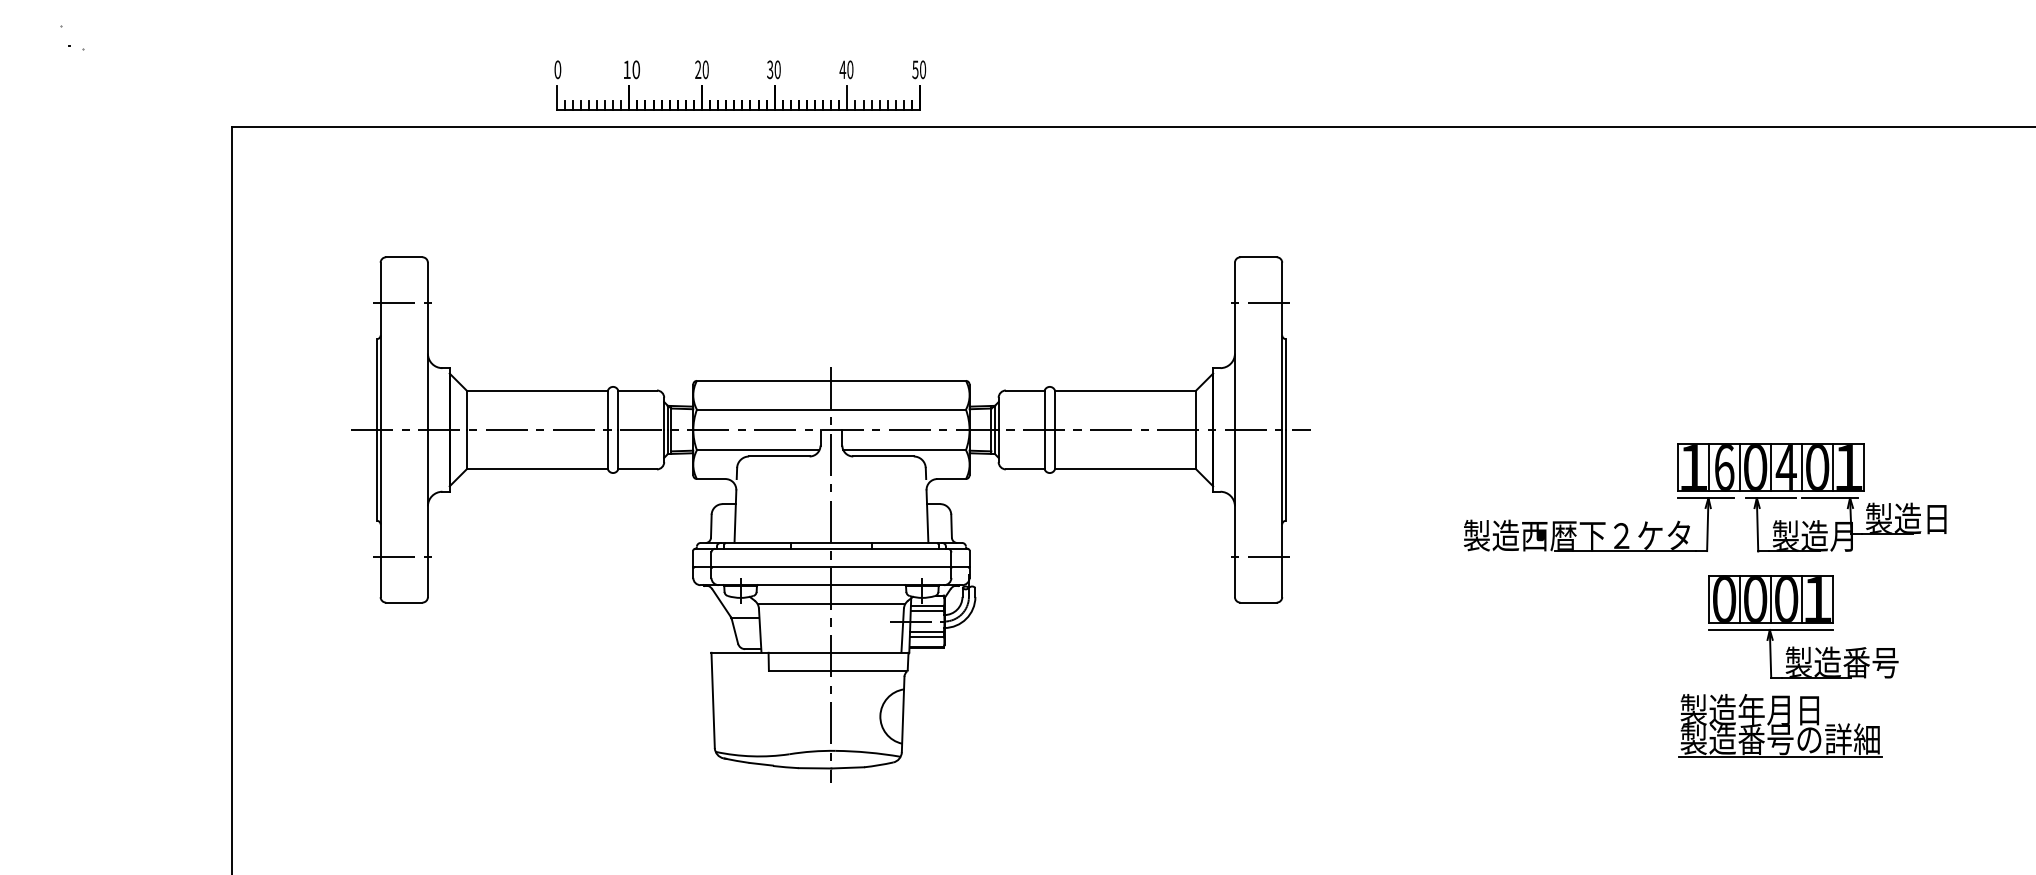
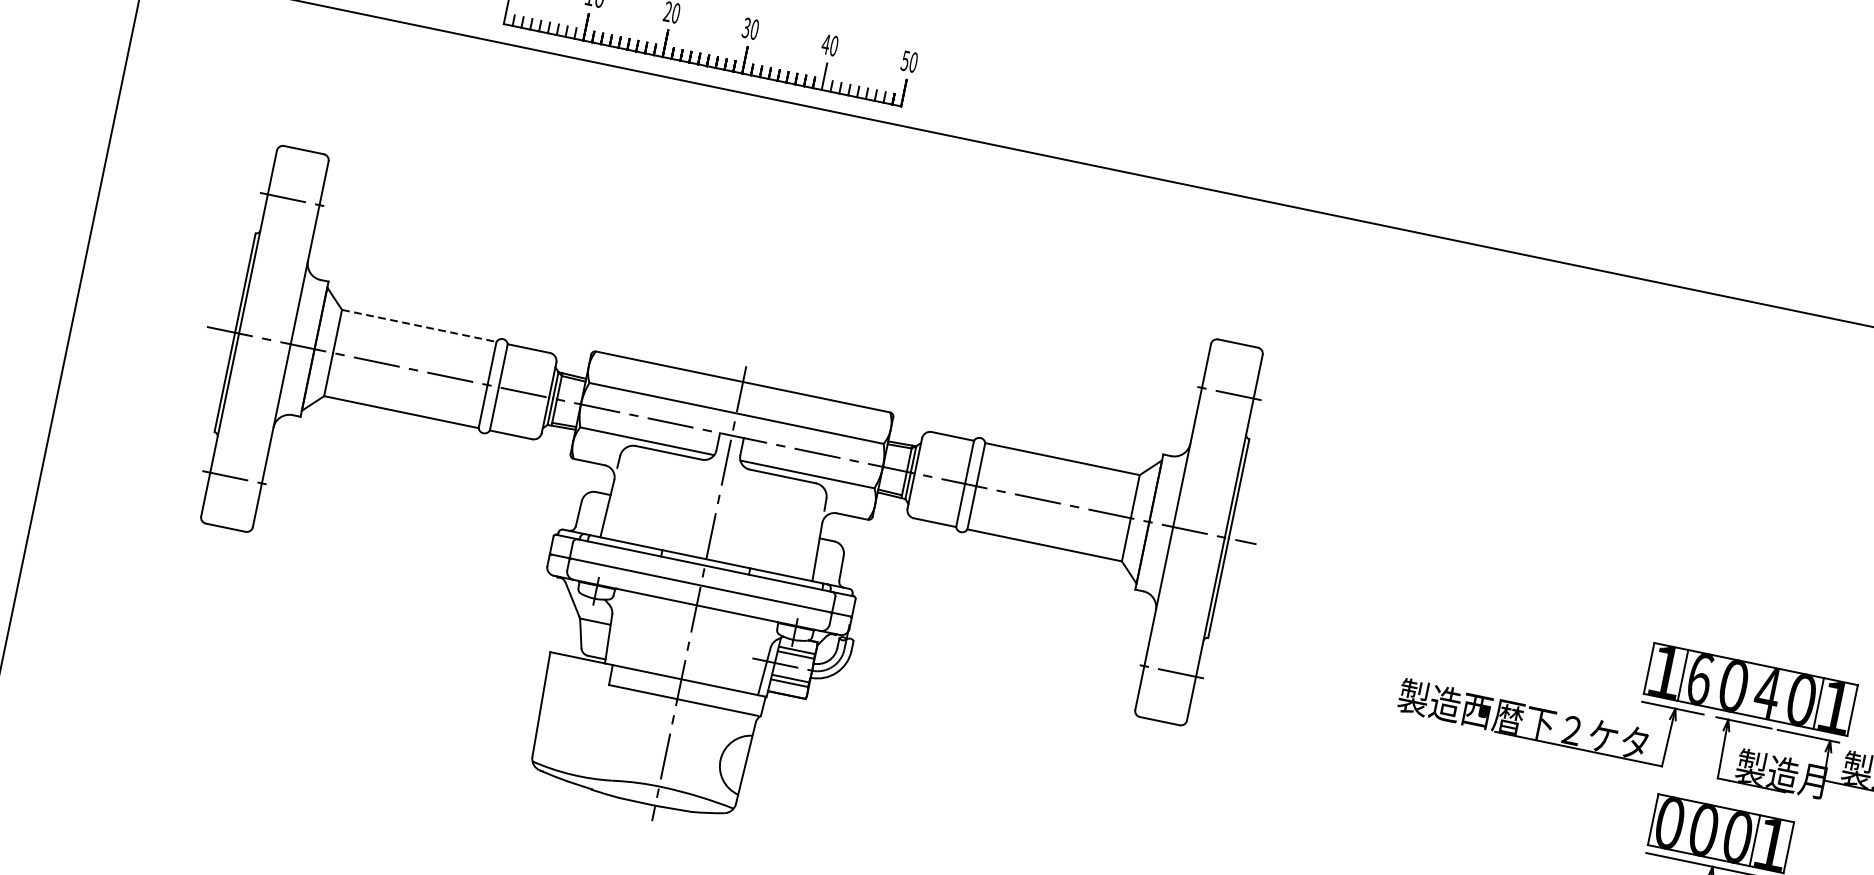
line: (537, 390) -> (419, 325), solid -> dashed
line: (1740, 467) -> (1717, 682), removed
line: (1771, 467) -> (1751, 689), removed
line: (1802, 467) -> (1785, 696), removed
line: (1740, 599) -> (1687, 826), removed
line: (1771, 599) -> (1721, 833), removed
line: (831, 603) -> (692, 625), removed

